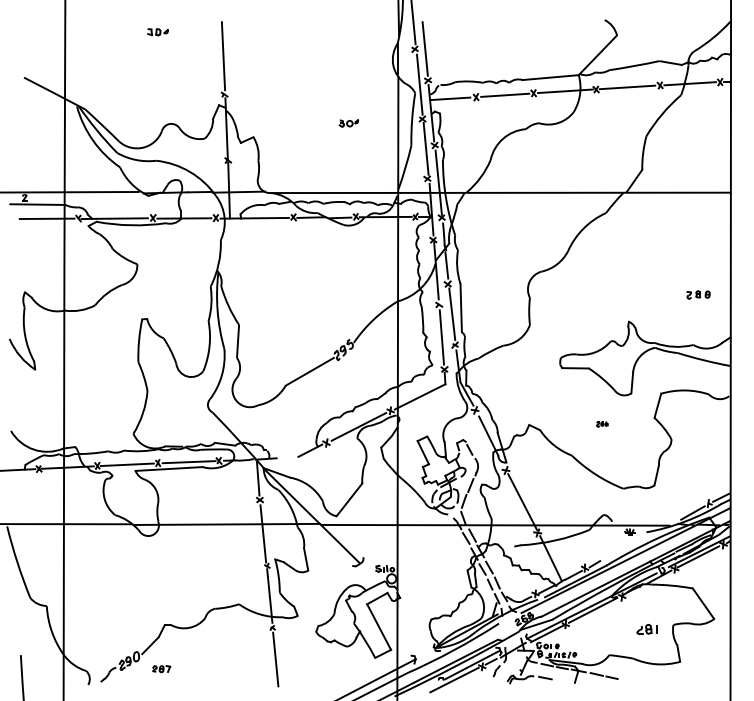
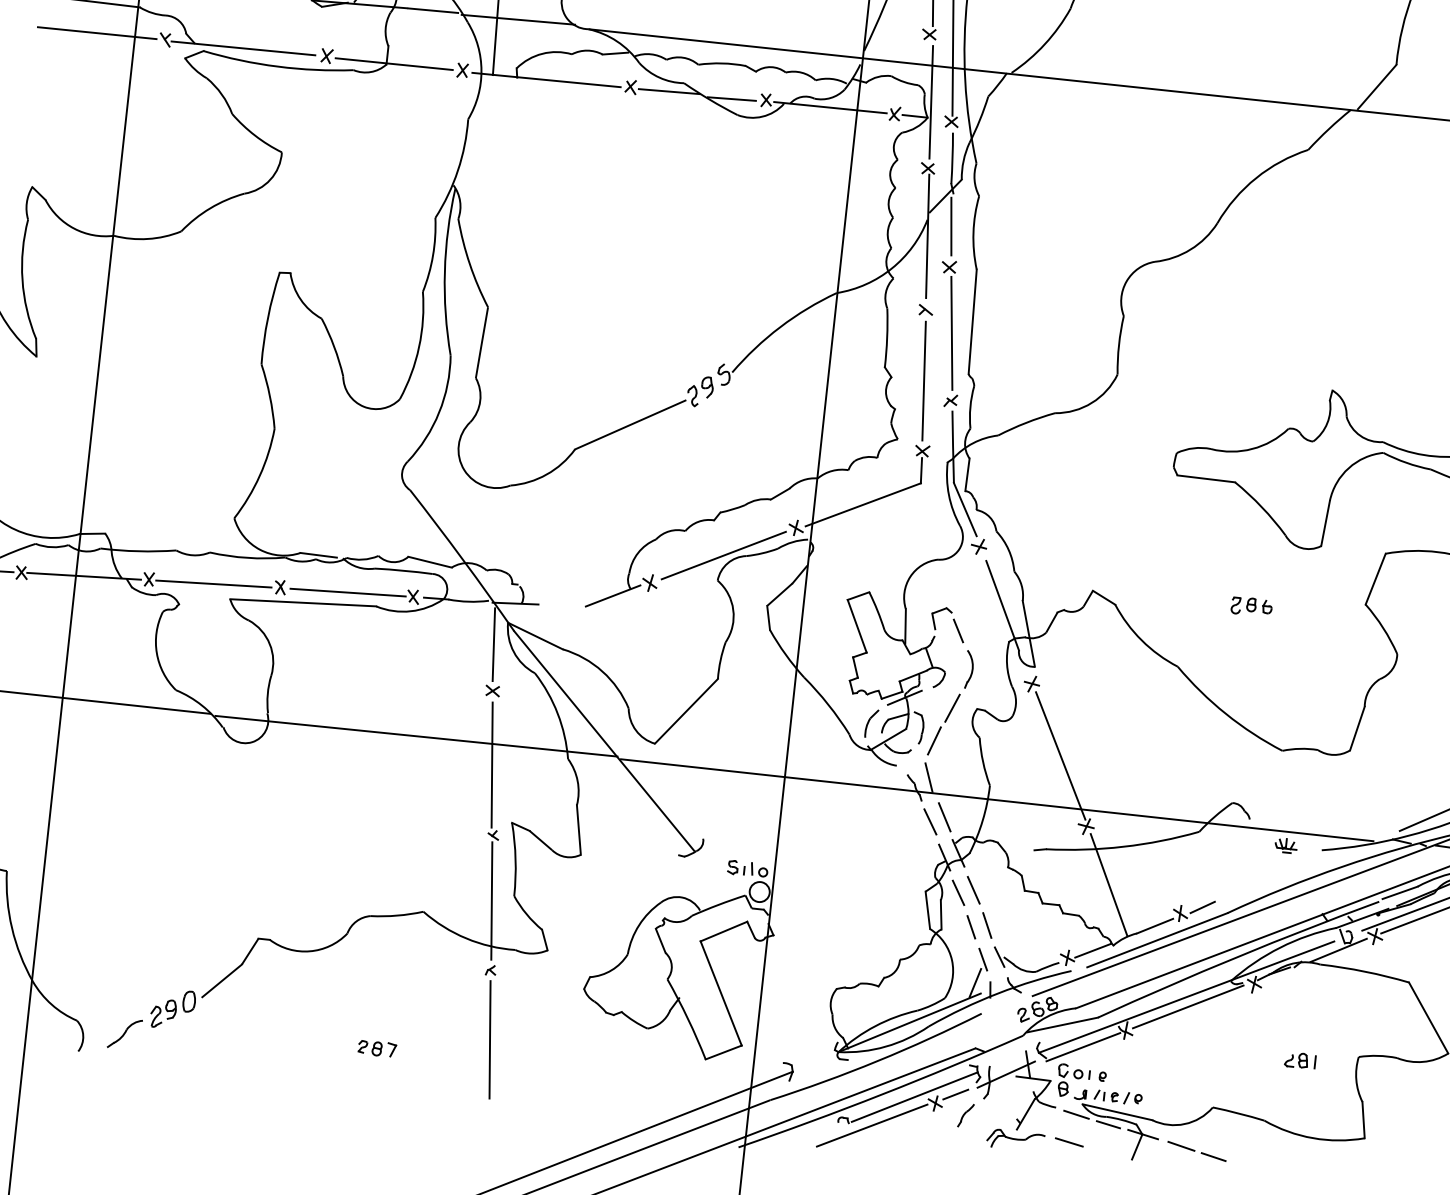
part: (602, 424) -> (1251, 606), size x1.67
part: (646, 629) -> (1299, 1060), size x0.71
part: (161, 669) -> (376, 1049), moved

